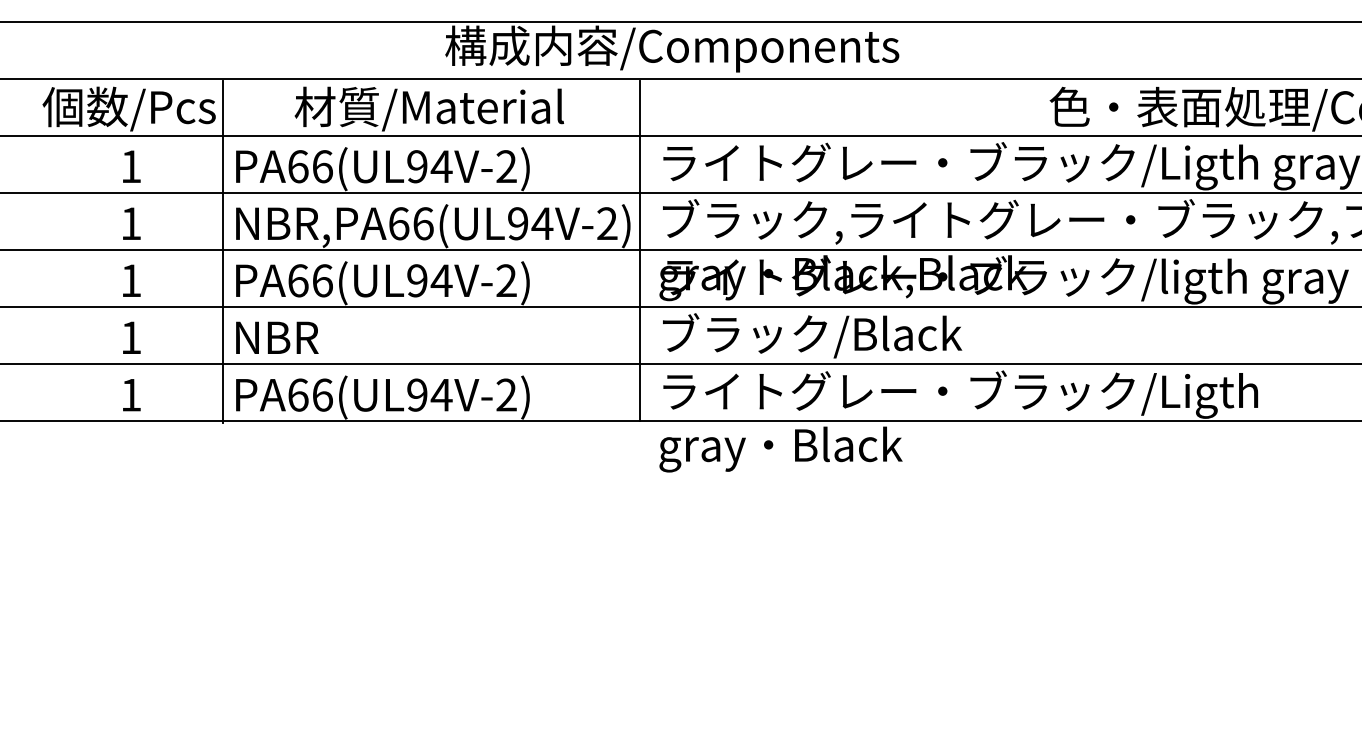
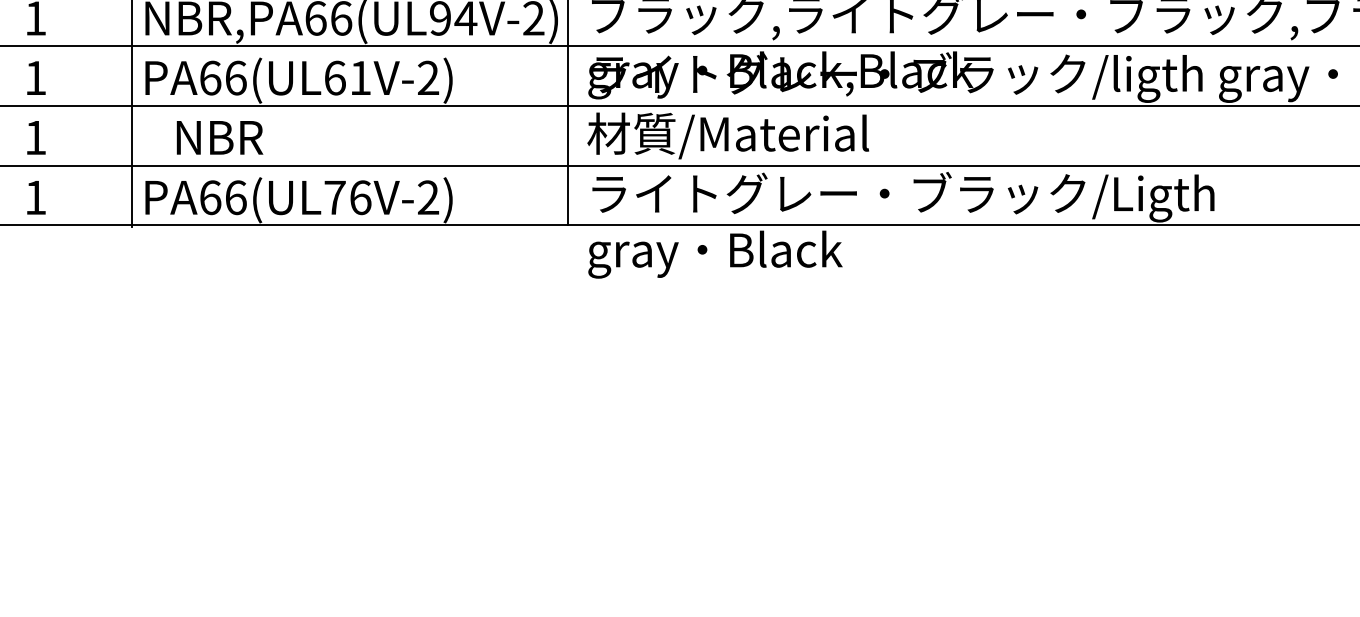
text: (429, 280) -> (347, 77), PA66(UL94V-2) -> PA66(UL61V-2)
text: (810, 335) -> (746, 135), ブラック/Black -> 材質/Material
text: (277, 337) -> (220, 137), moved
text: (429, 394) -> (347, 197), PA66(UL94V-2) -> PA66(UL76V-2)

